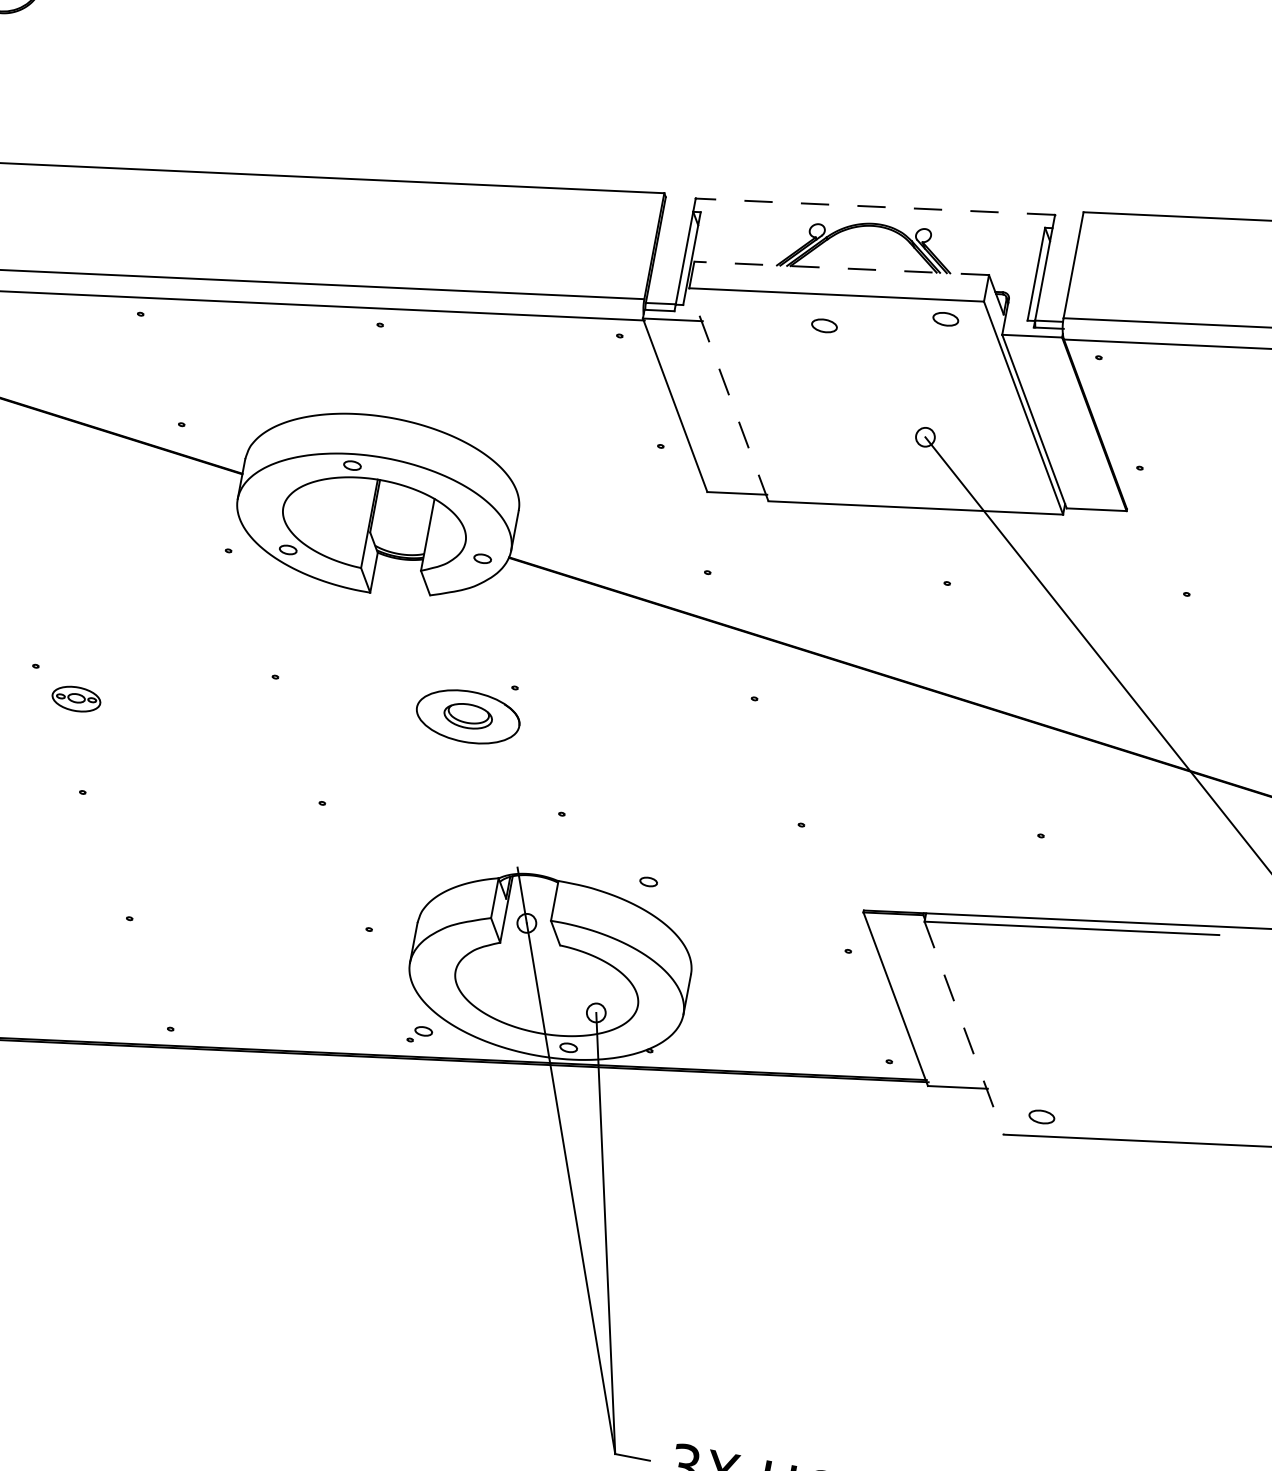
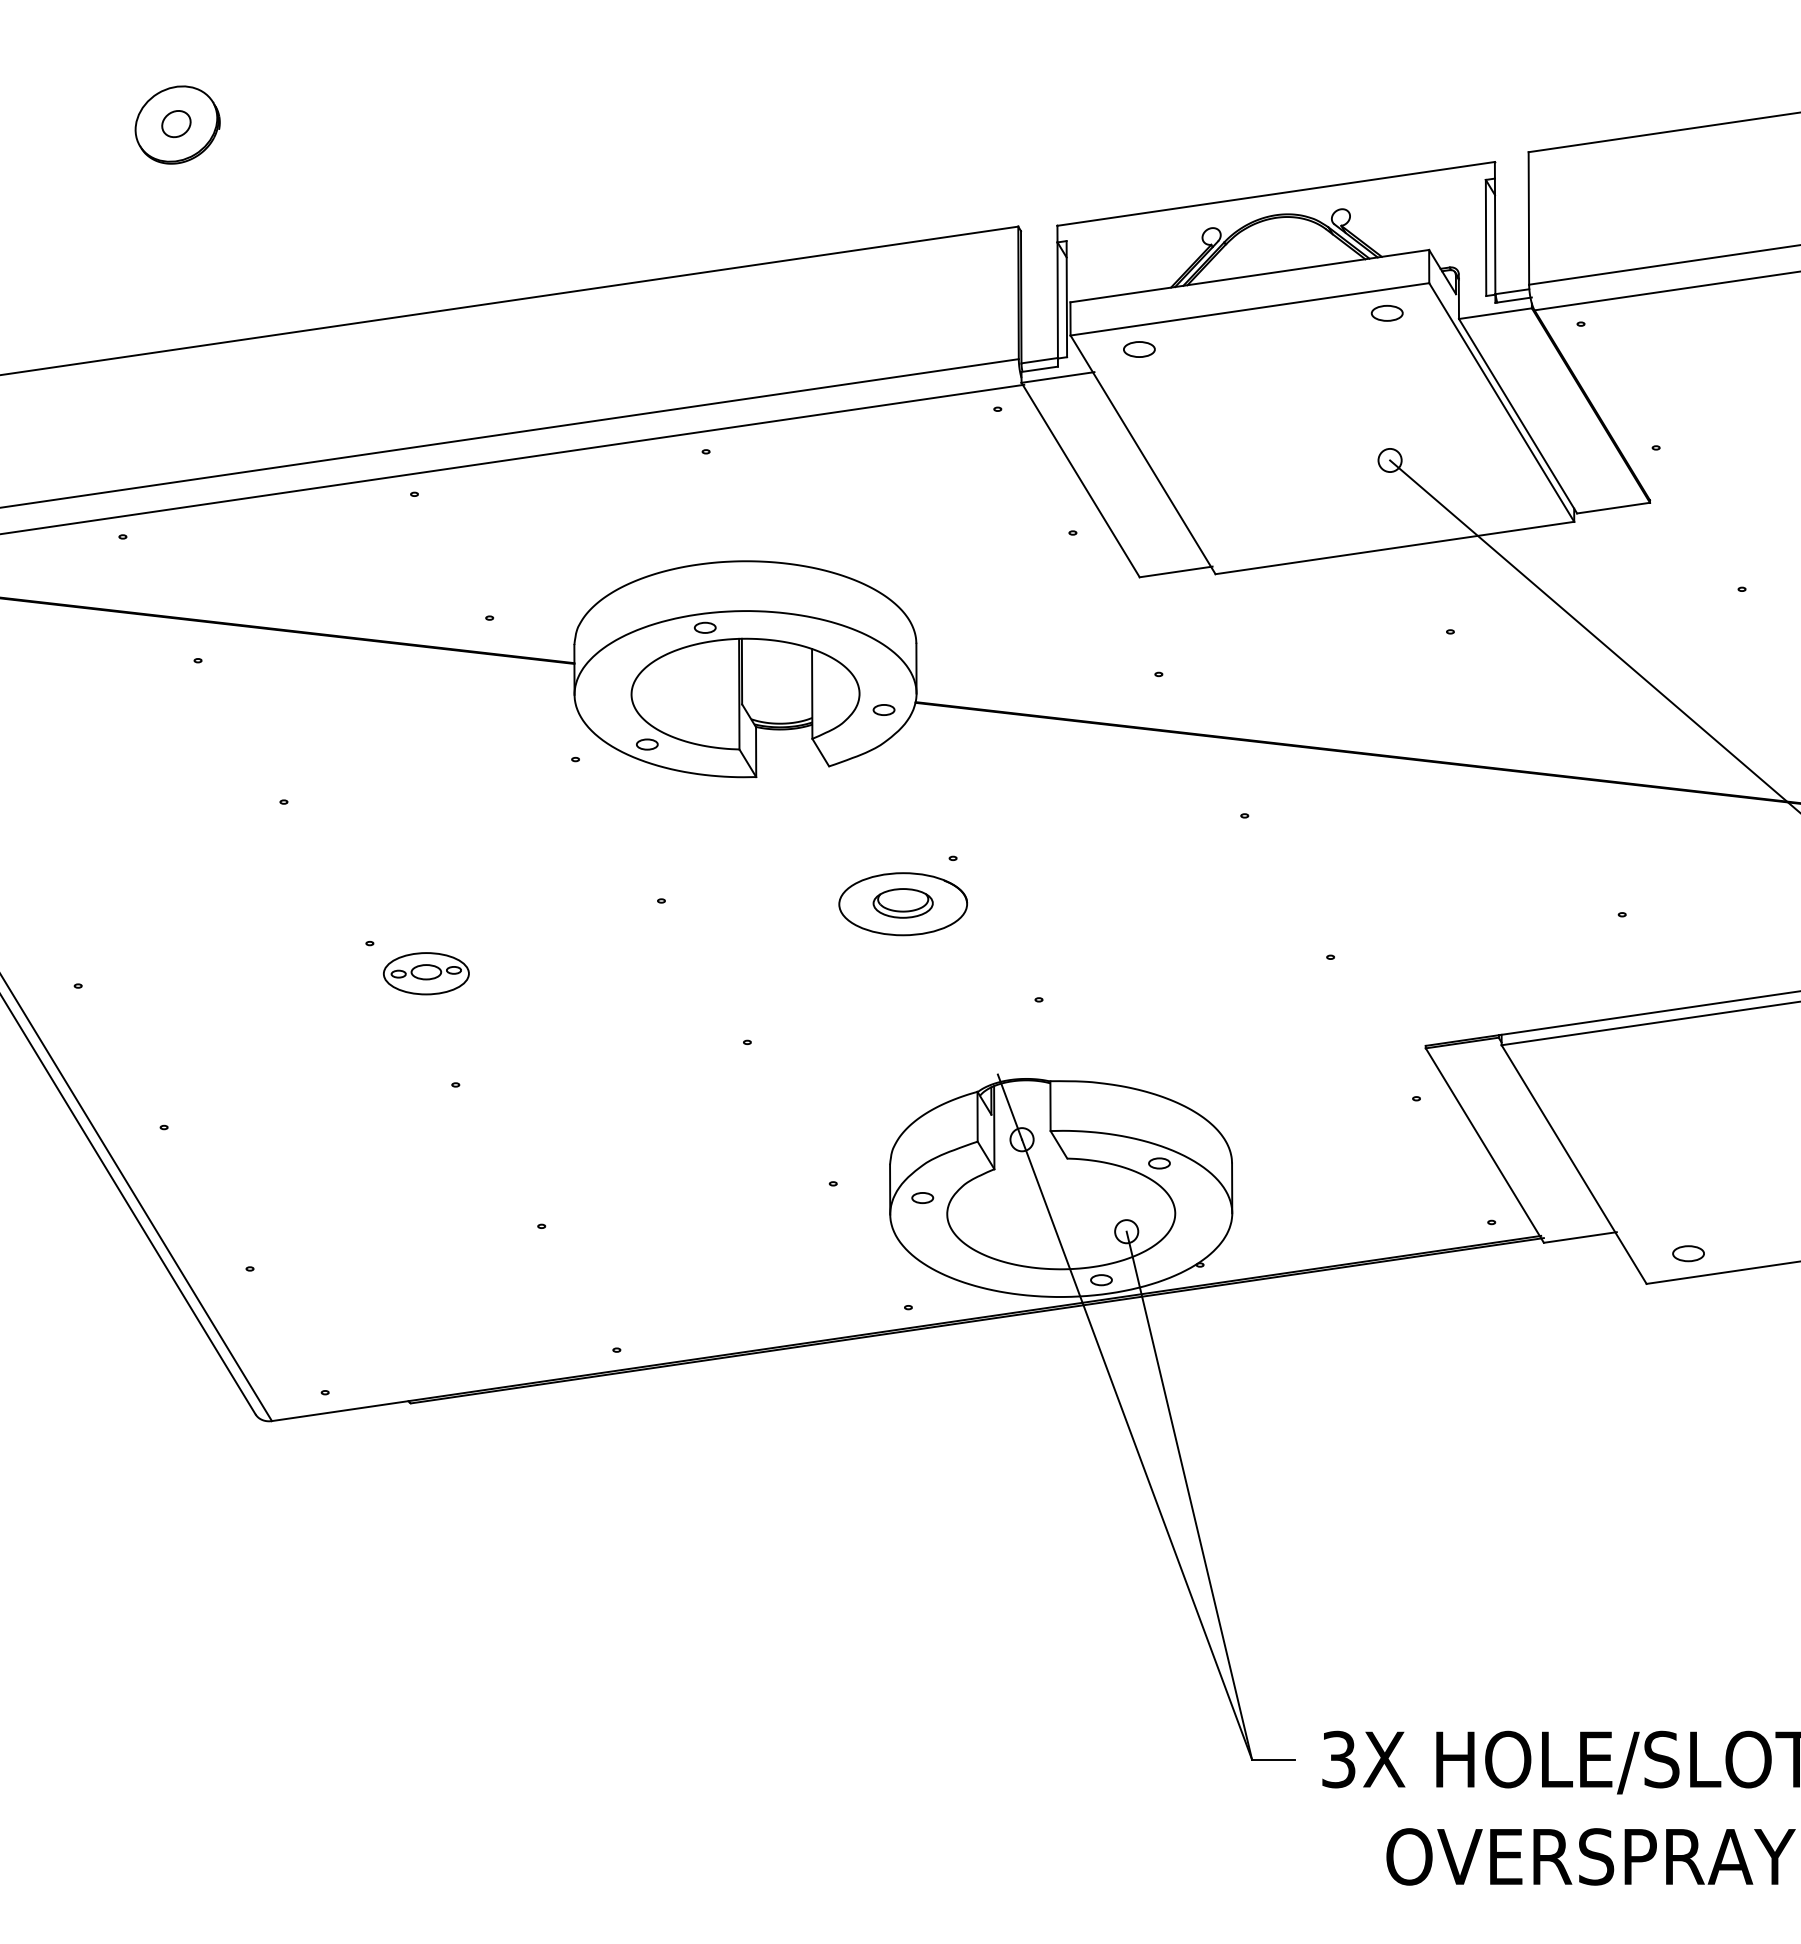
line: (874, 206) -> (1275, 193), dashed -> solid
line: (841, 268) -> (1249, 276), dashed -> solid
part: (824, 325) -> (1139, 349), moved
line: (729, 394) -> (1143, 454), dashed -> solid
part: (76, 698) -> (426, 973), size x1.43
part: (648, 882) -> (1159, 1163), moved
line: (964, 1028) -> (1574, 1164), dashed -> solid
part: (423, 1030) -> (922, 1197), moved

